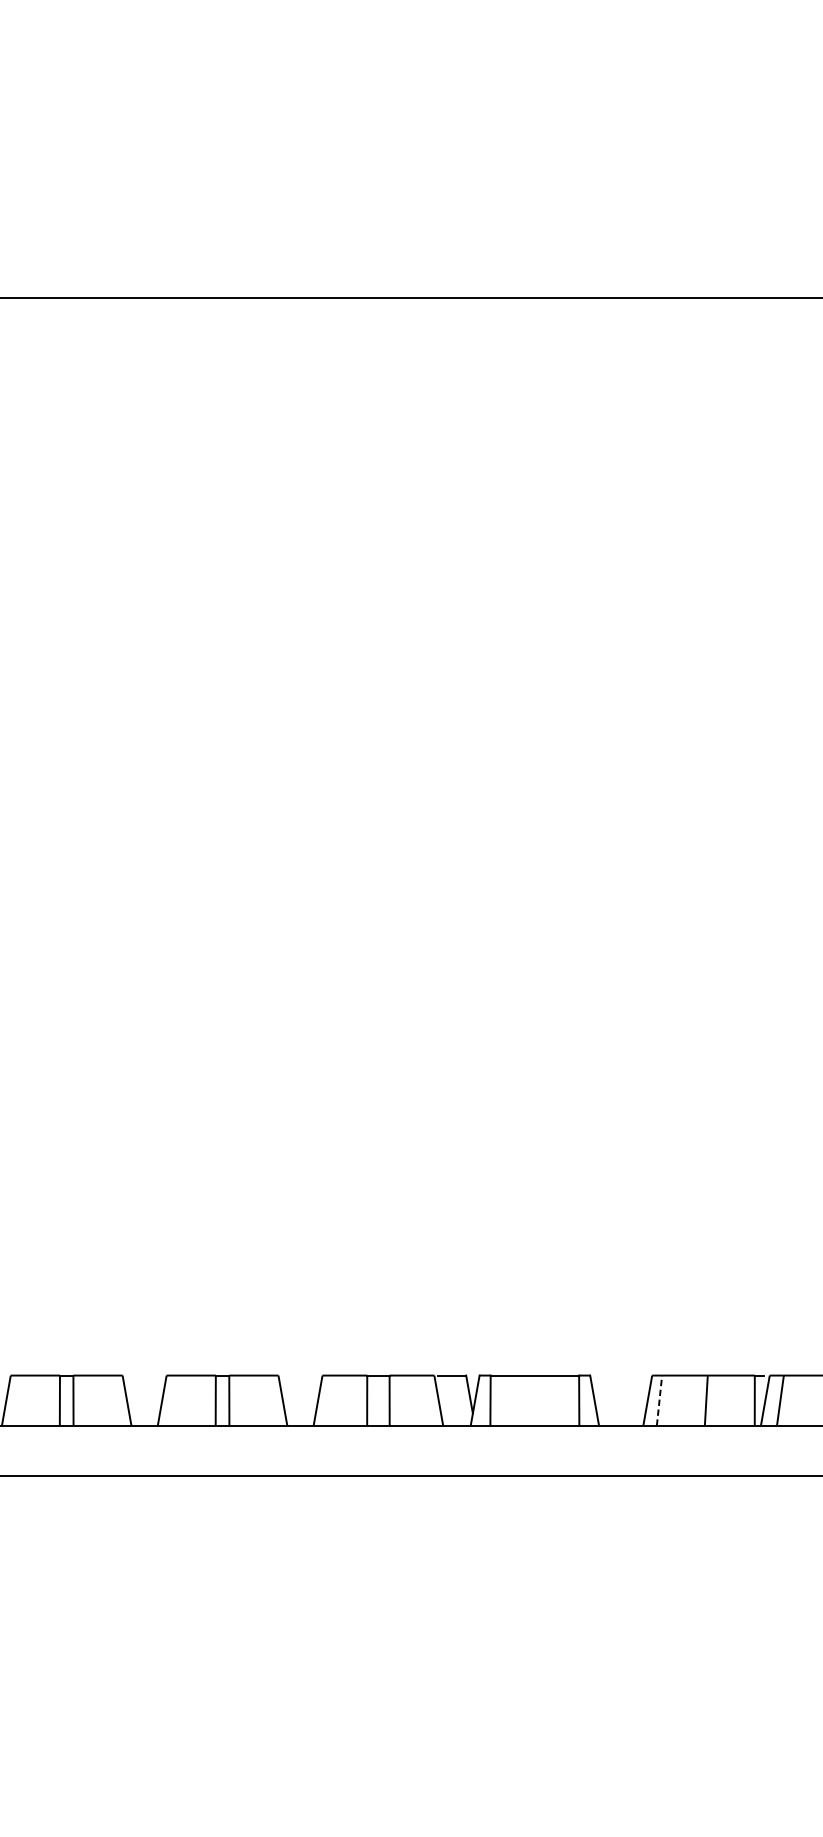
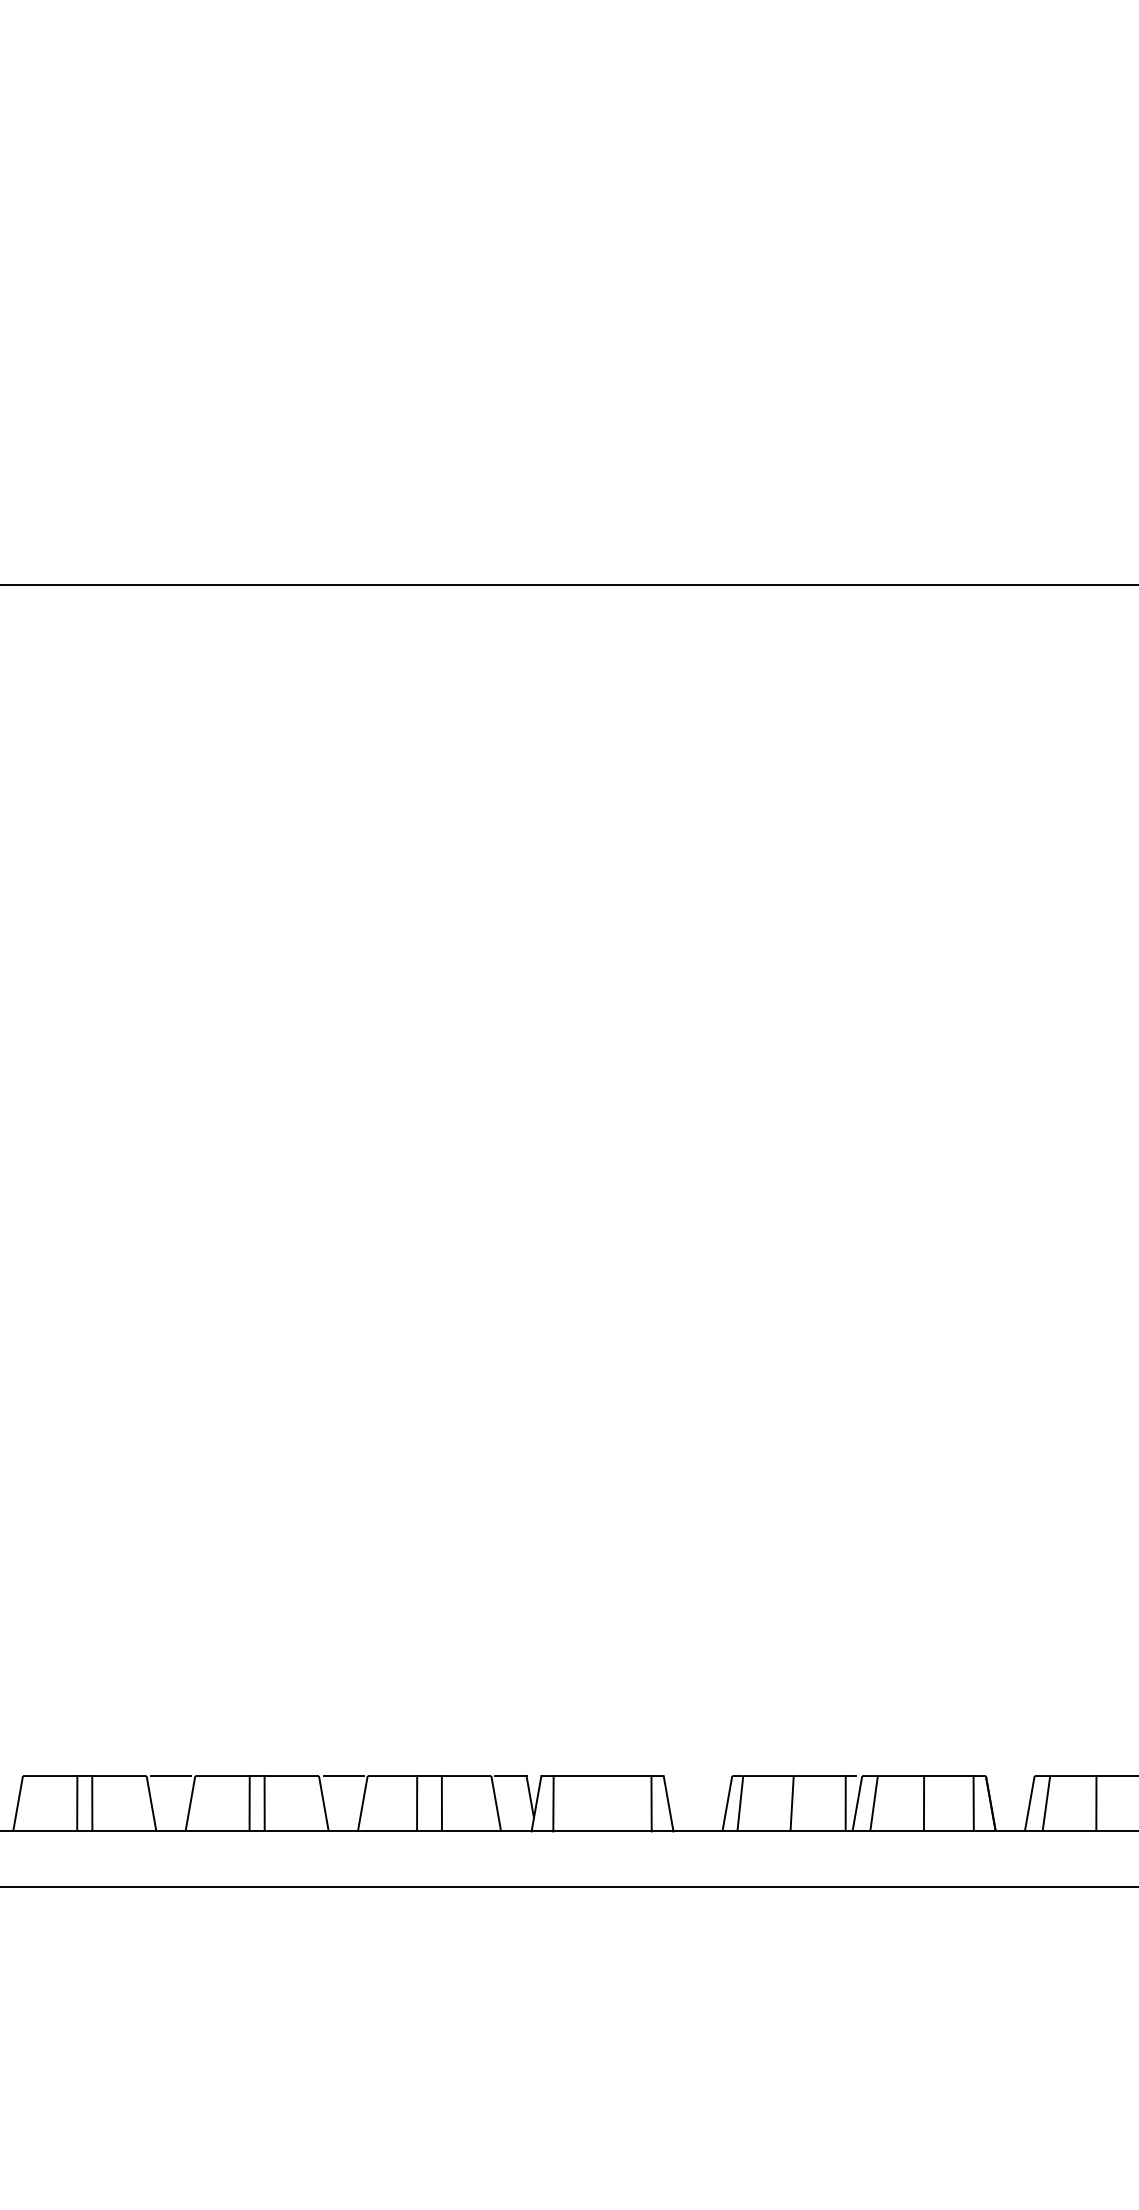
line: (145, 1375) -> (171, 1776), added
line: (300, 1375) -> (343, 1776), added
line: (659, 1401) -> (740, 1804), dashed -> solid

